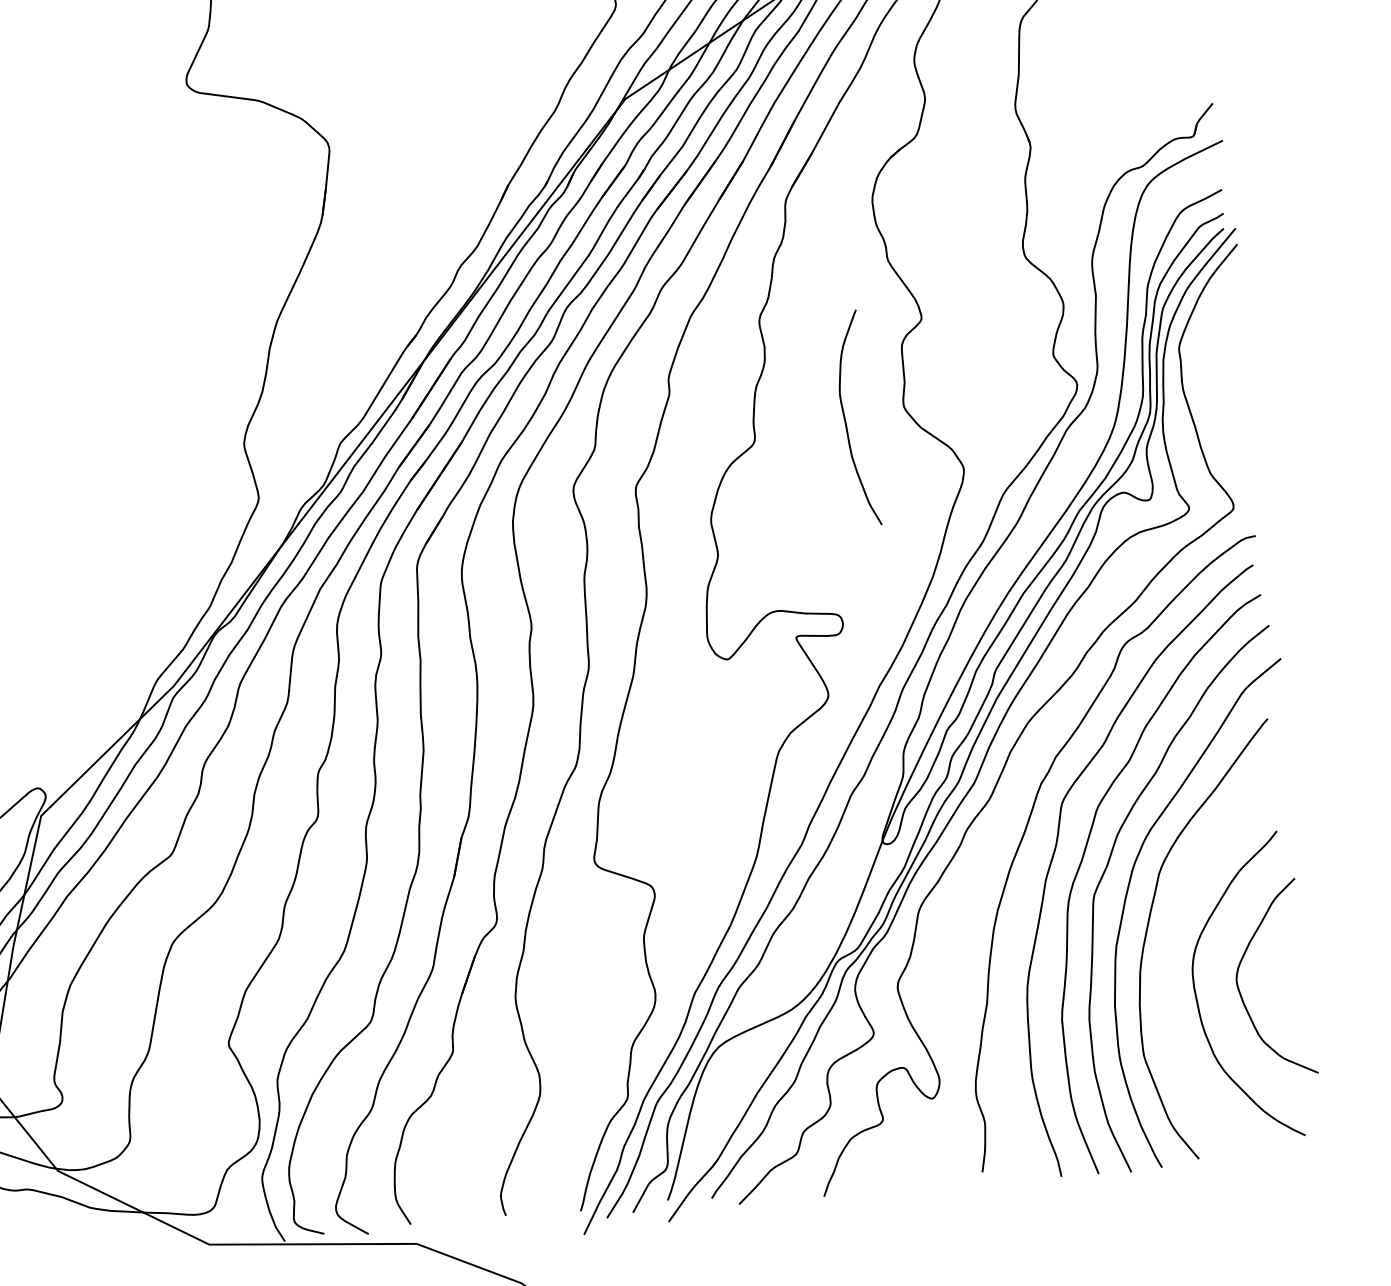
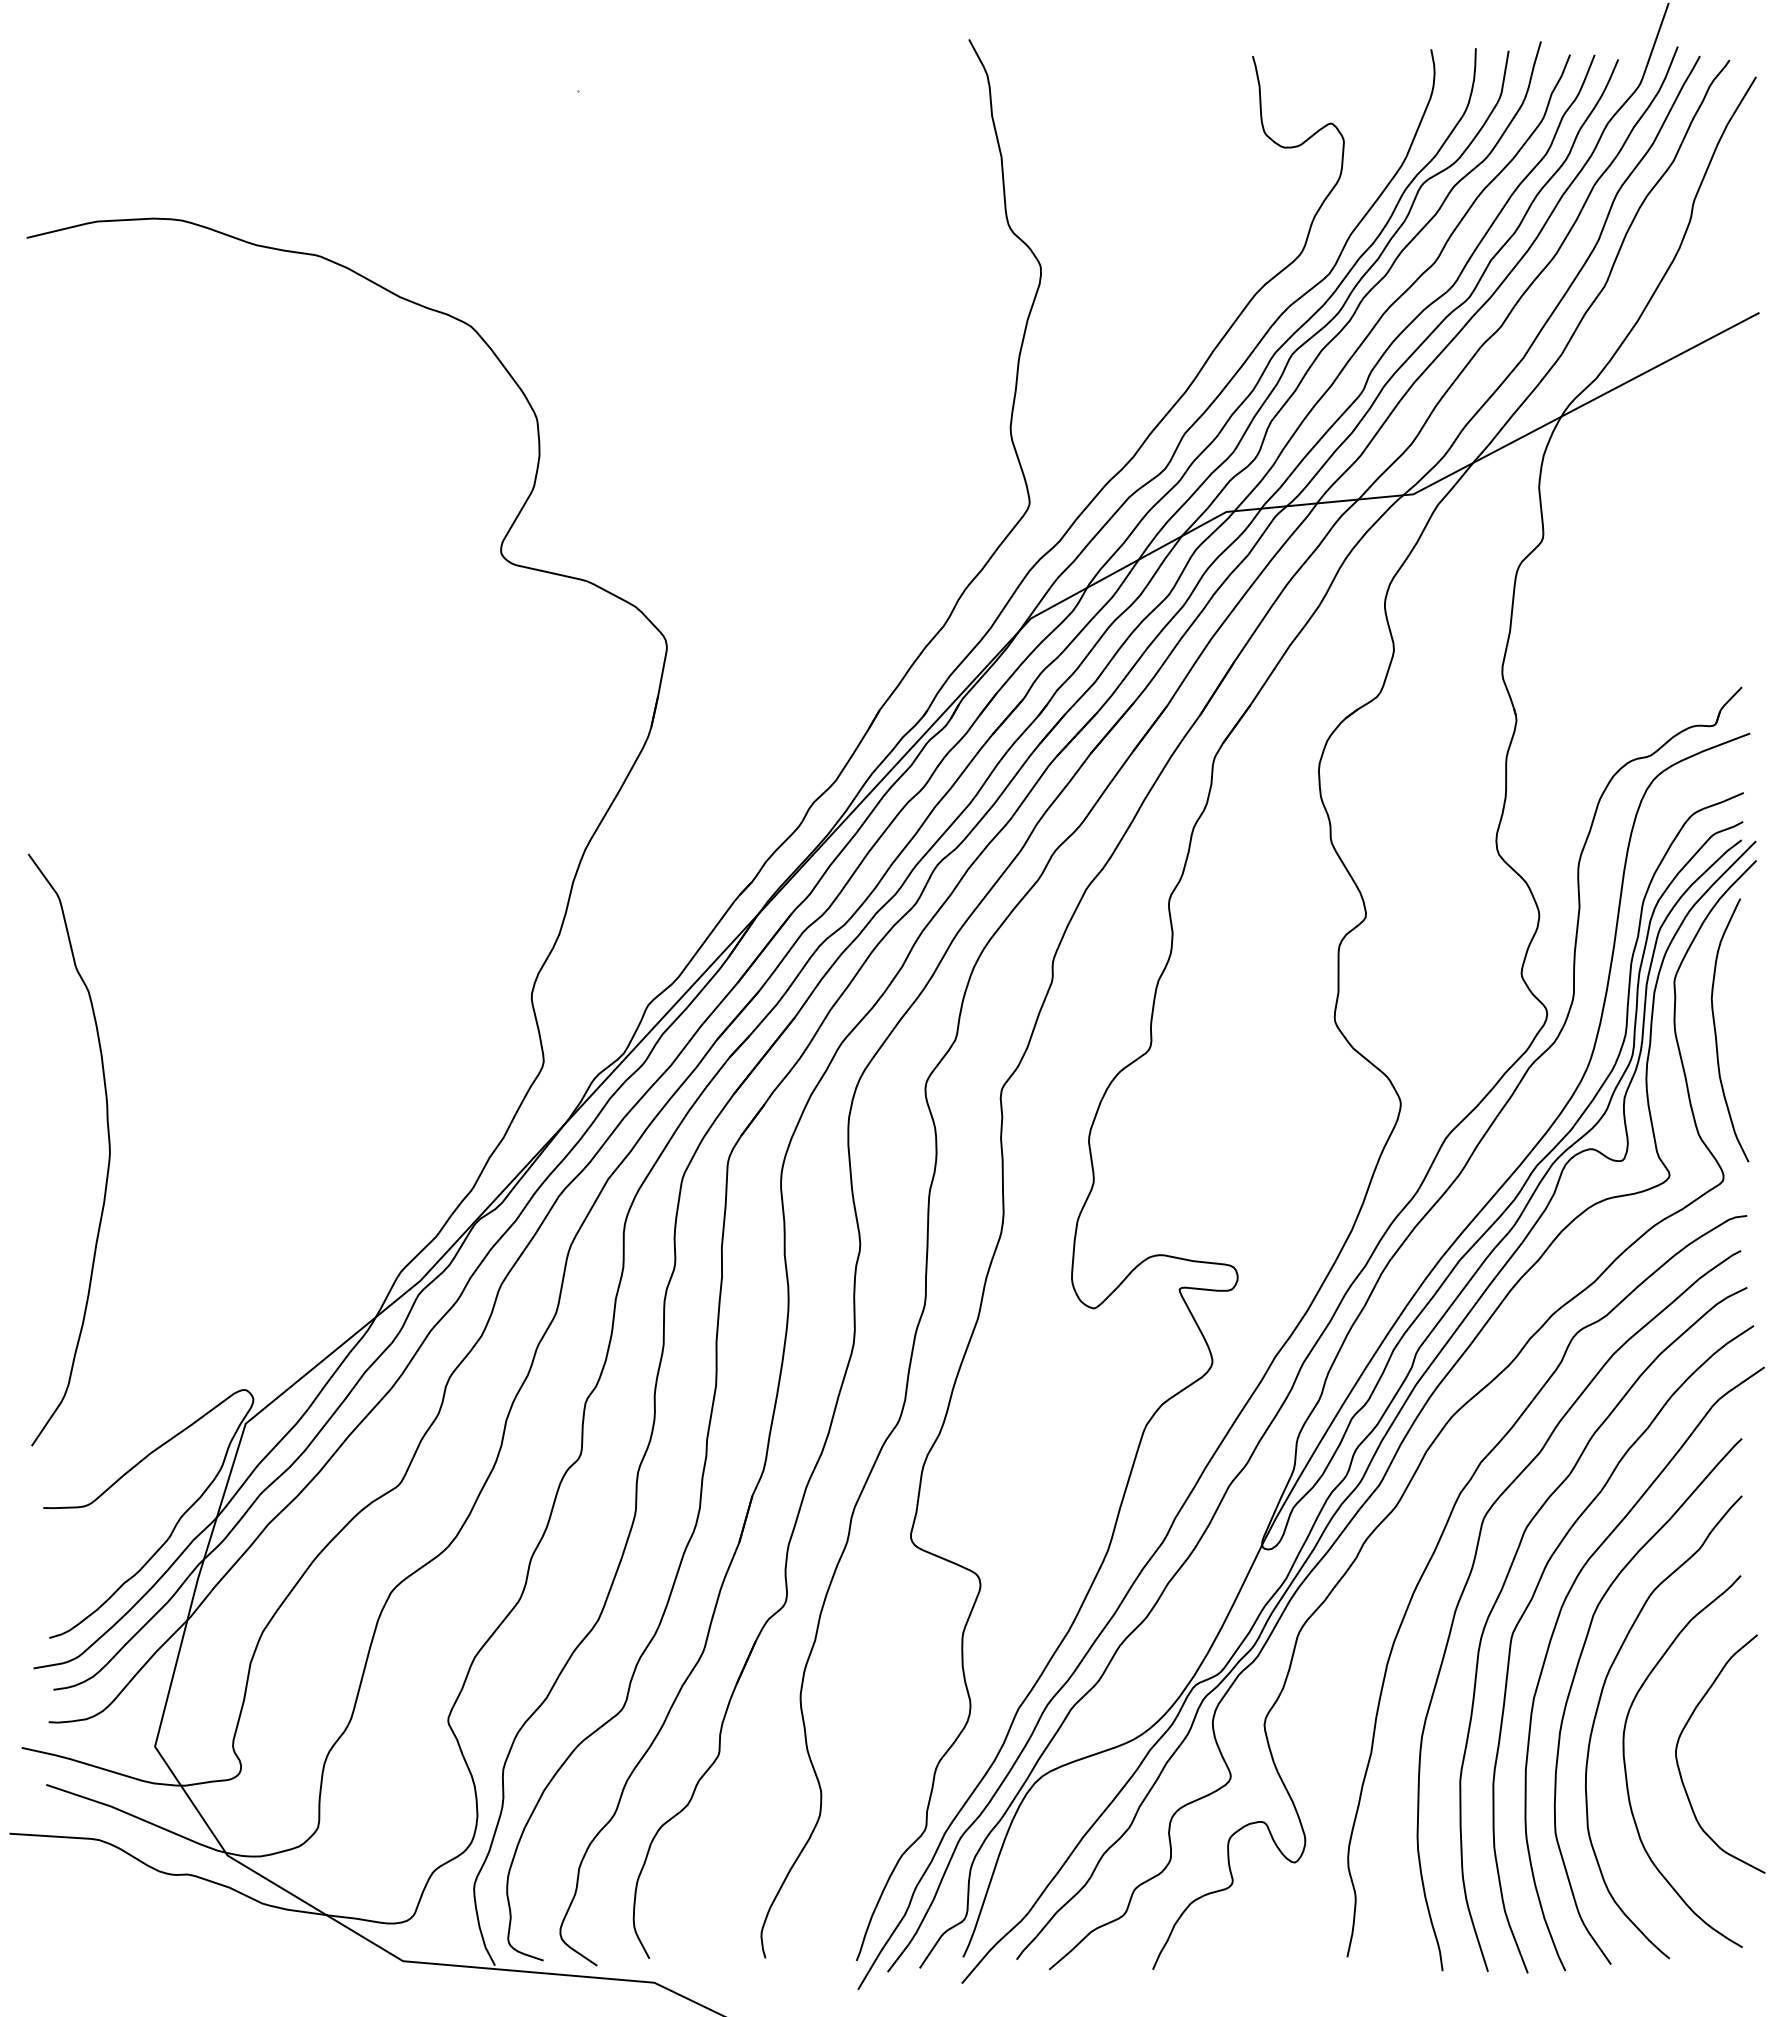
curve: (846, 420) -> (1716, 1031), moved
curve: (1170, 951) -> (1598, 1709), added

